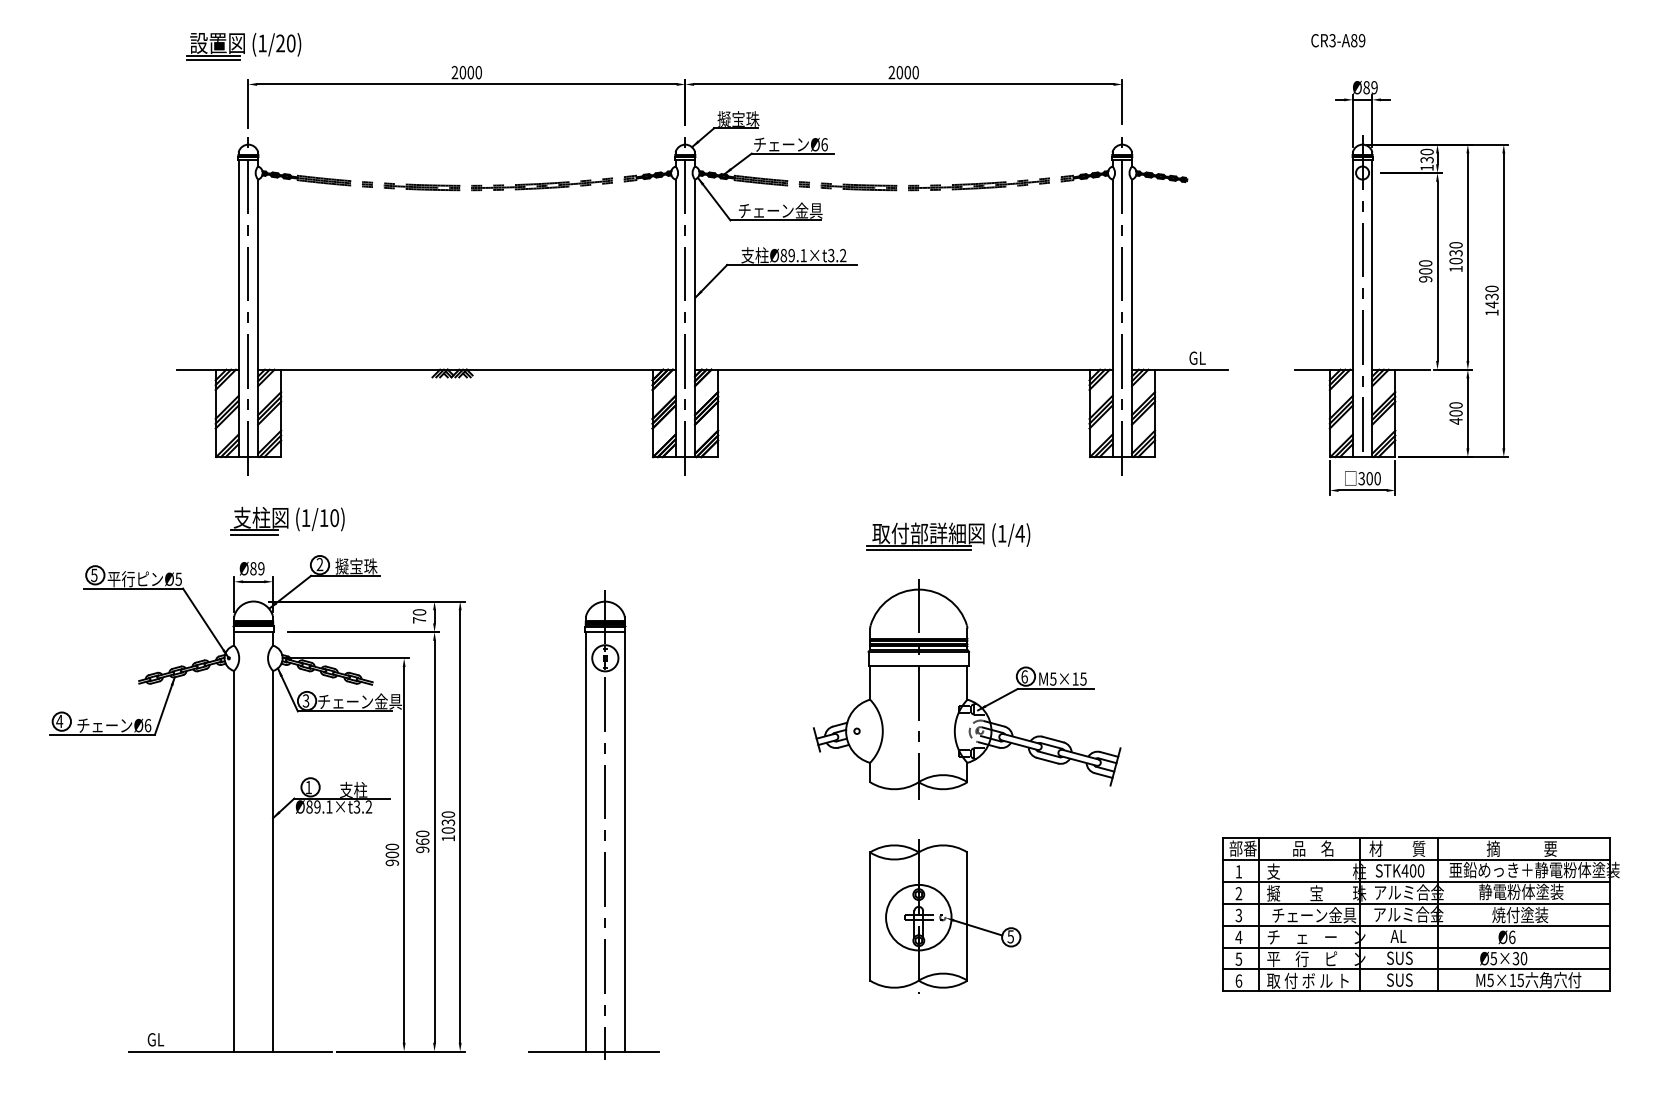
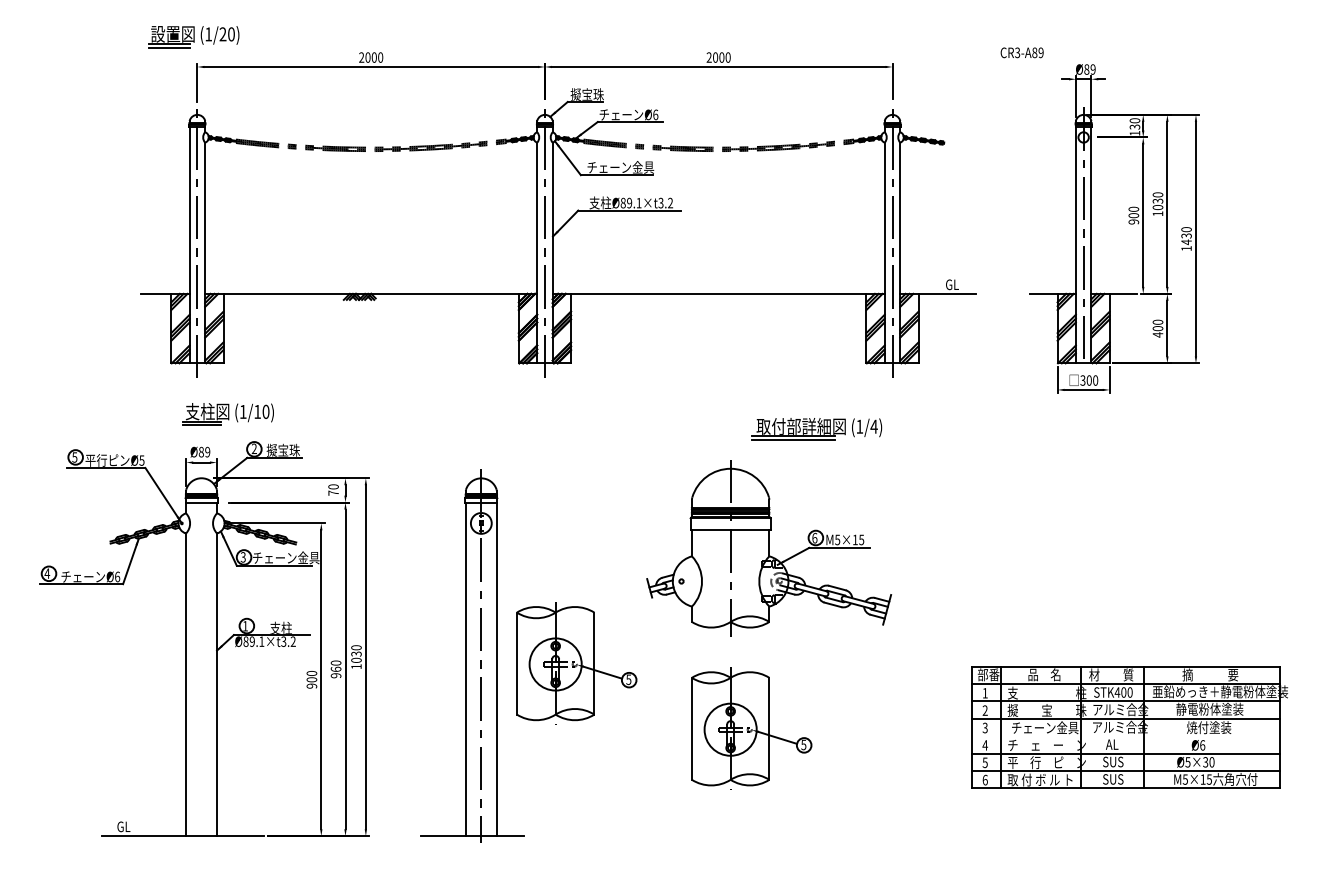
text: (1338, 40) -> (1022, 52), moved
part: (948, 536) -> (817, 428), moved
part: (725, 834) -> (576, 663), added
line: (1415, 925) -> (1125, 735), removed

